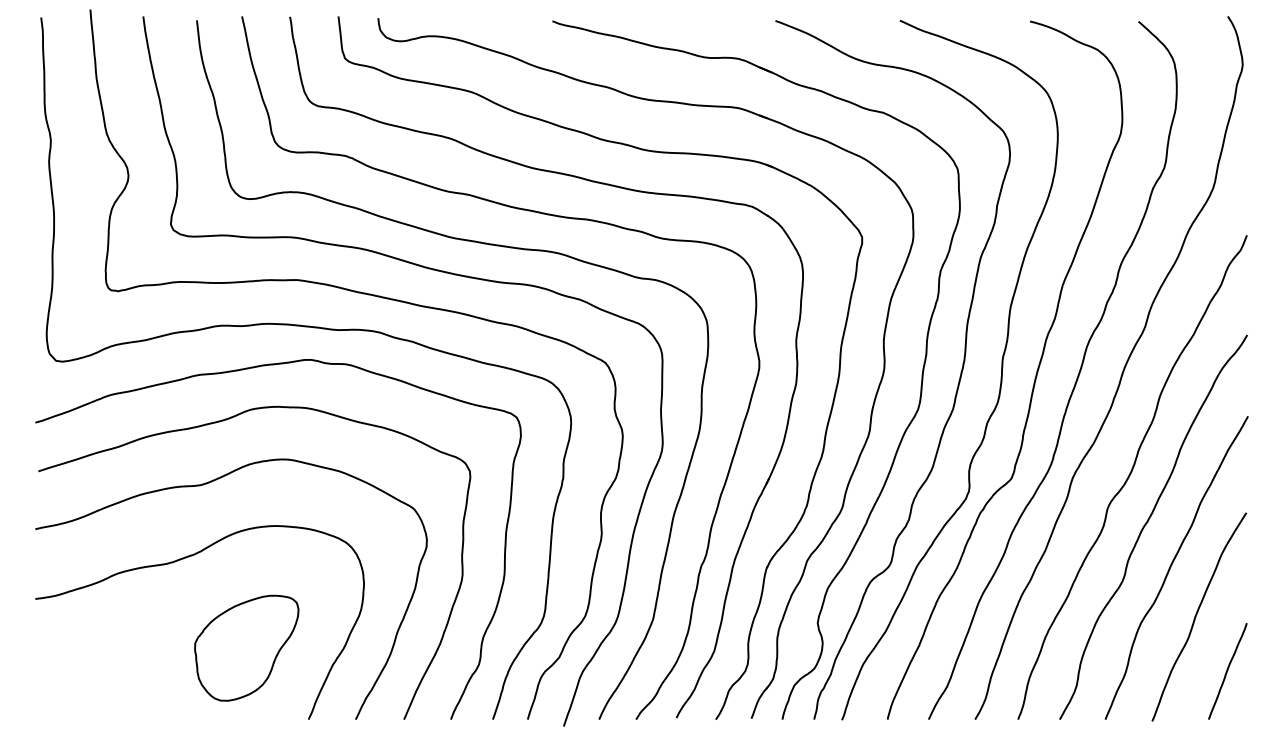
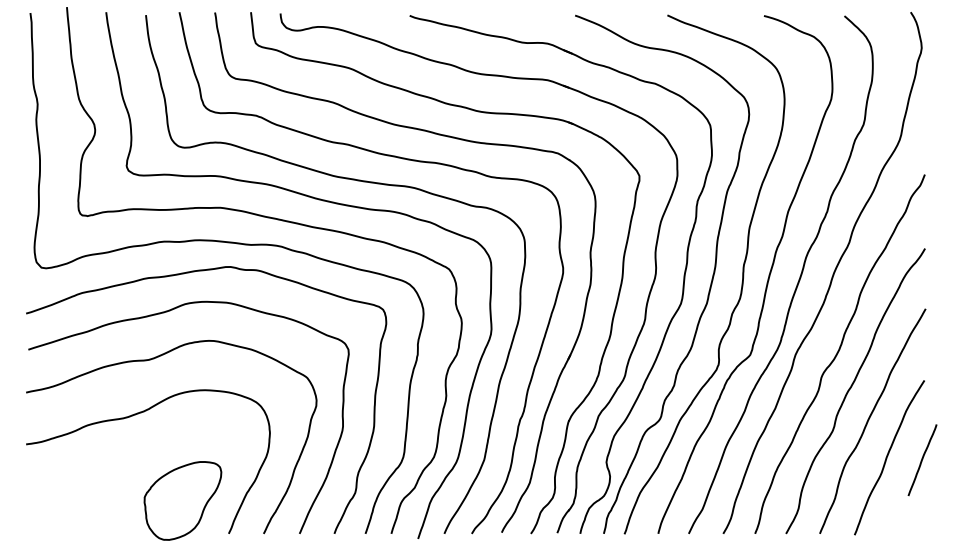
part: (246, 647) -> (182, 500), moved
curve: (1227, 671) -> (922, 460), moved

